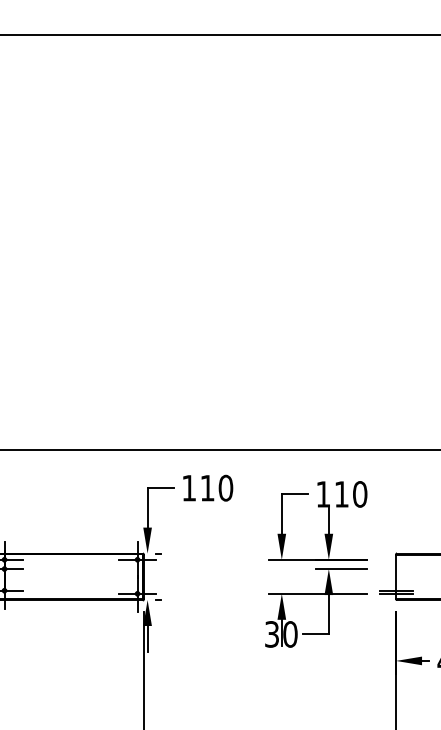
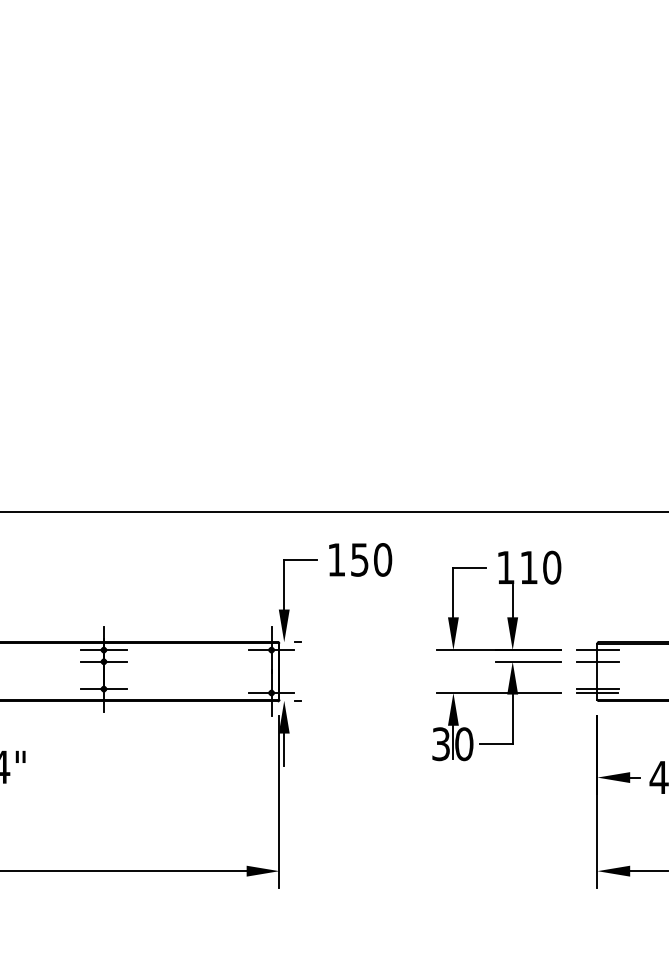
text: (207, 487) -> (359, 559), 110 -> 150
line: (396, 560) -> (597, 650), added
line: (396, 568) -> (597, 661), added

